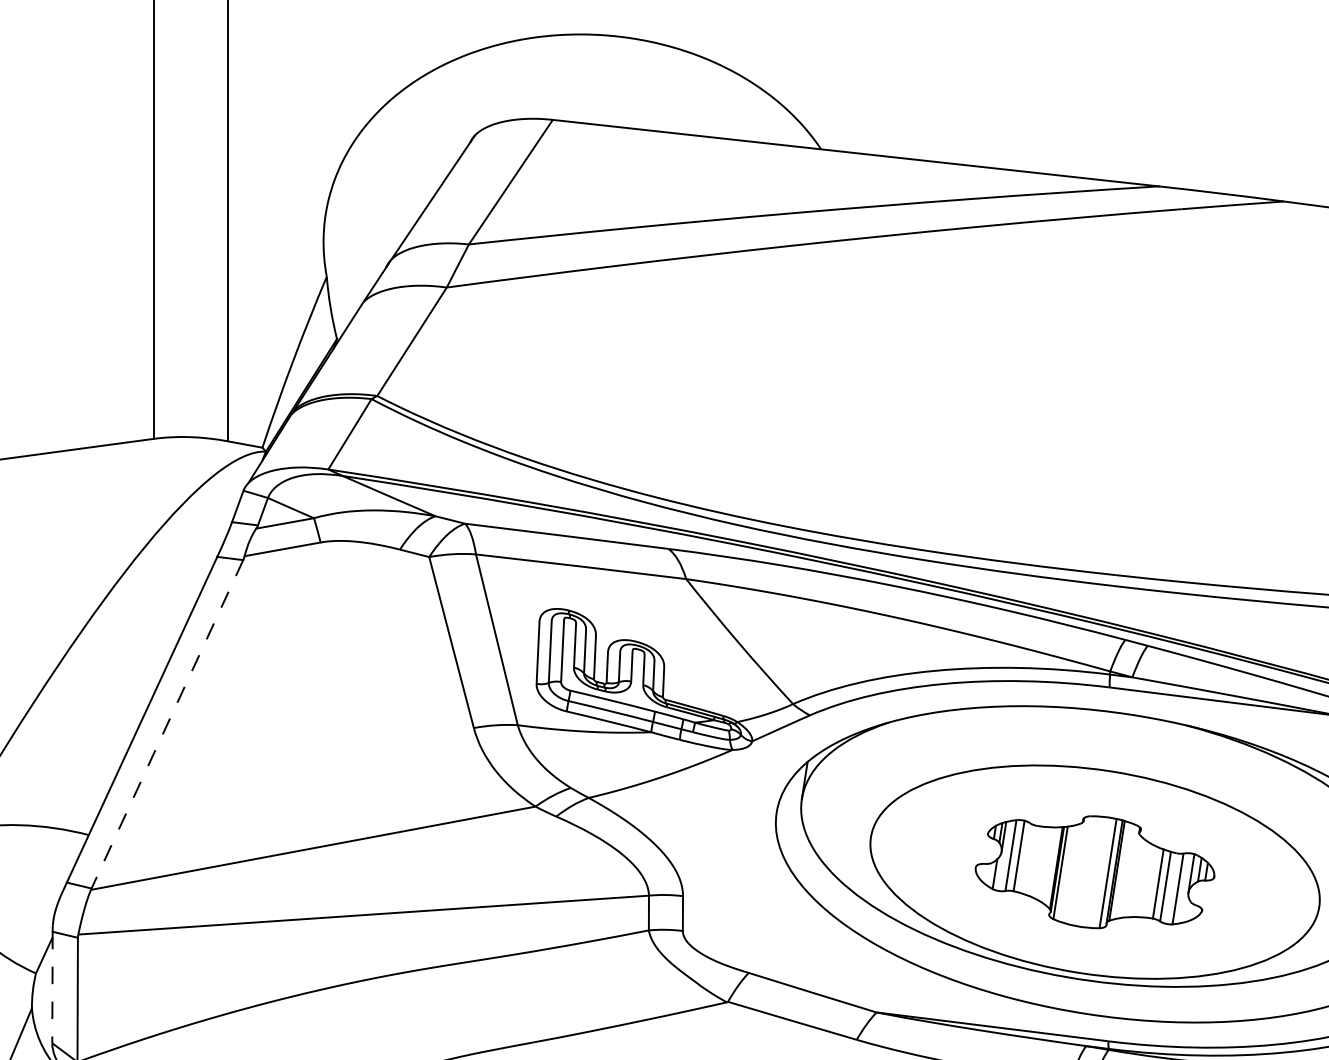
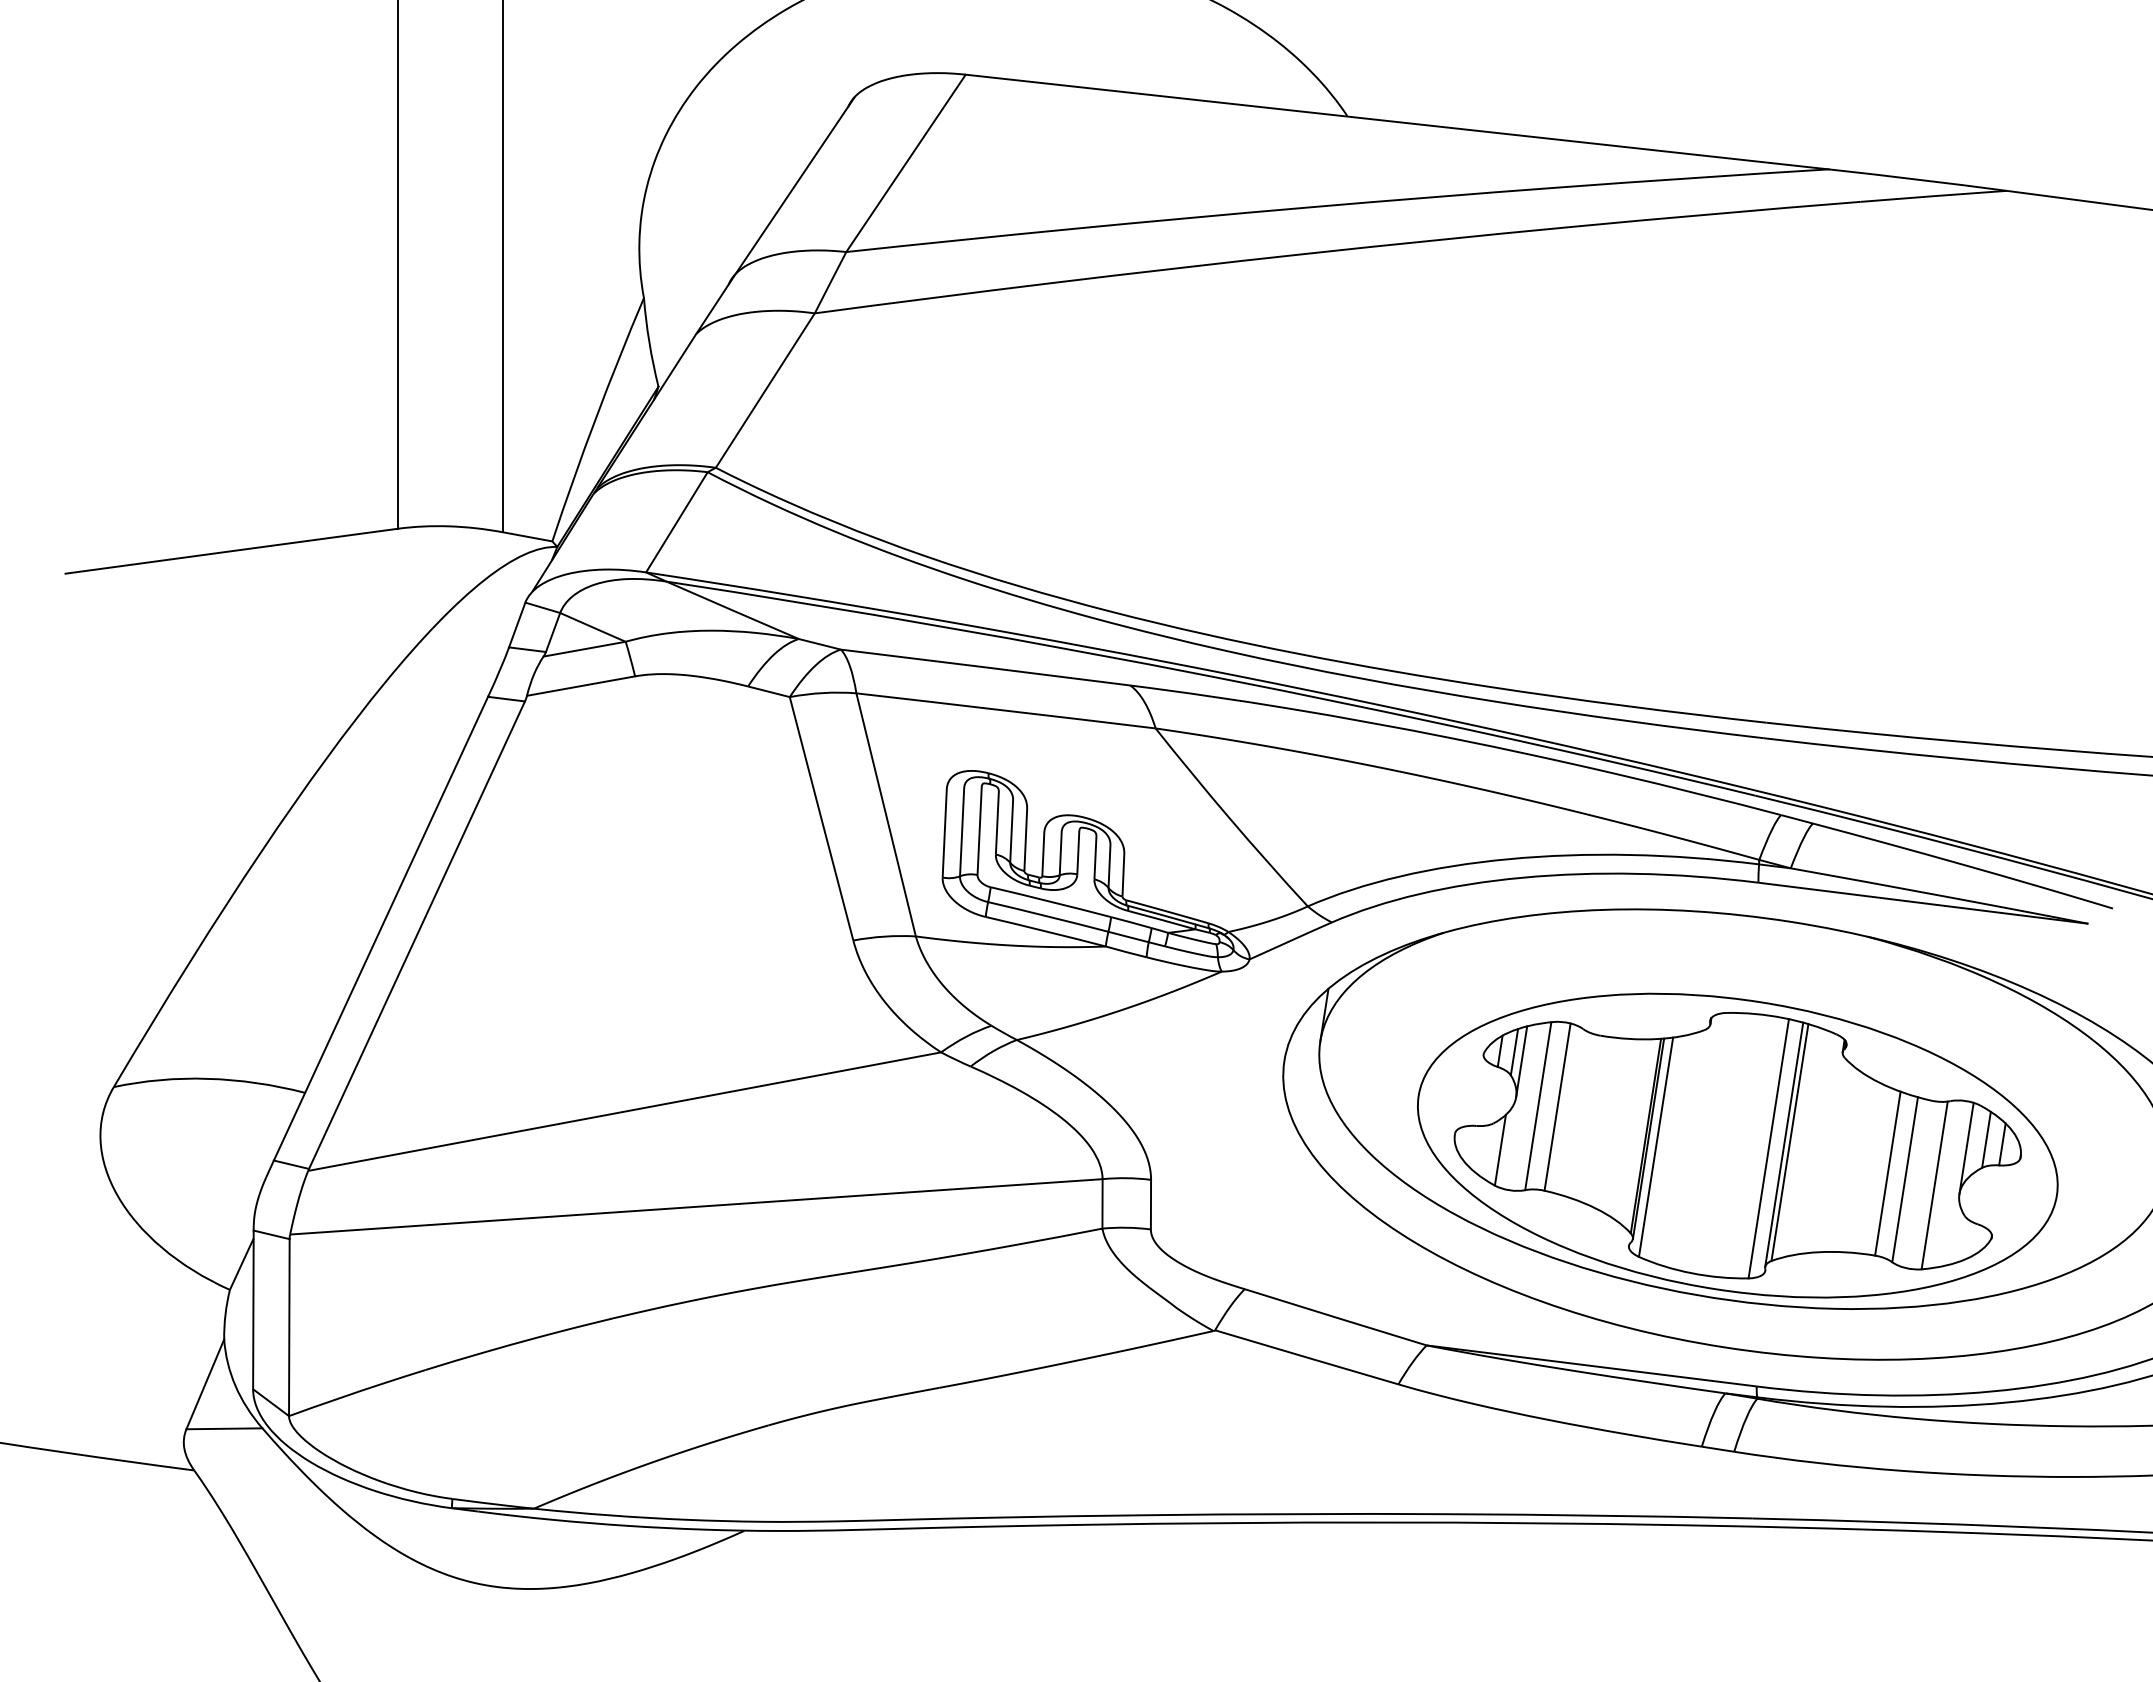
line: (167, 724) -> (416, 935), dashed -> solid
part: (1094, 872) -> (1737, 1145), size x1.67
line: (52, 987) -> (253, 1310), dashed -> solid

